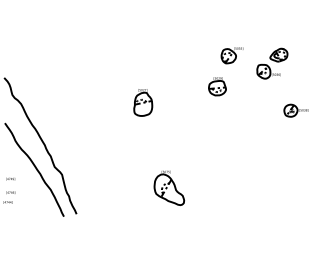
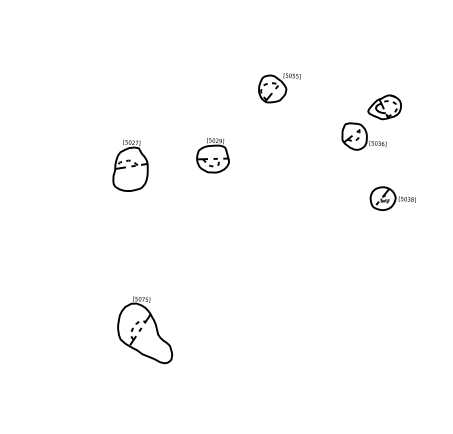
part: (272, 63) -> (371, 122), moved
part: (217, 86) -> (213, 155), moved
part: (143, 102) -> (131, 165), moved

